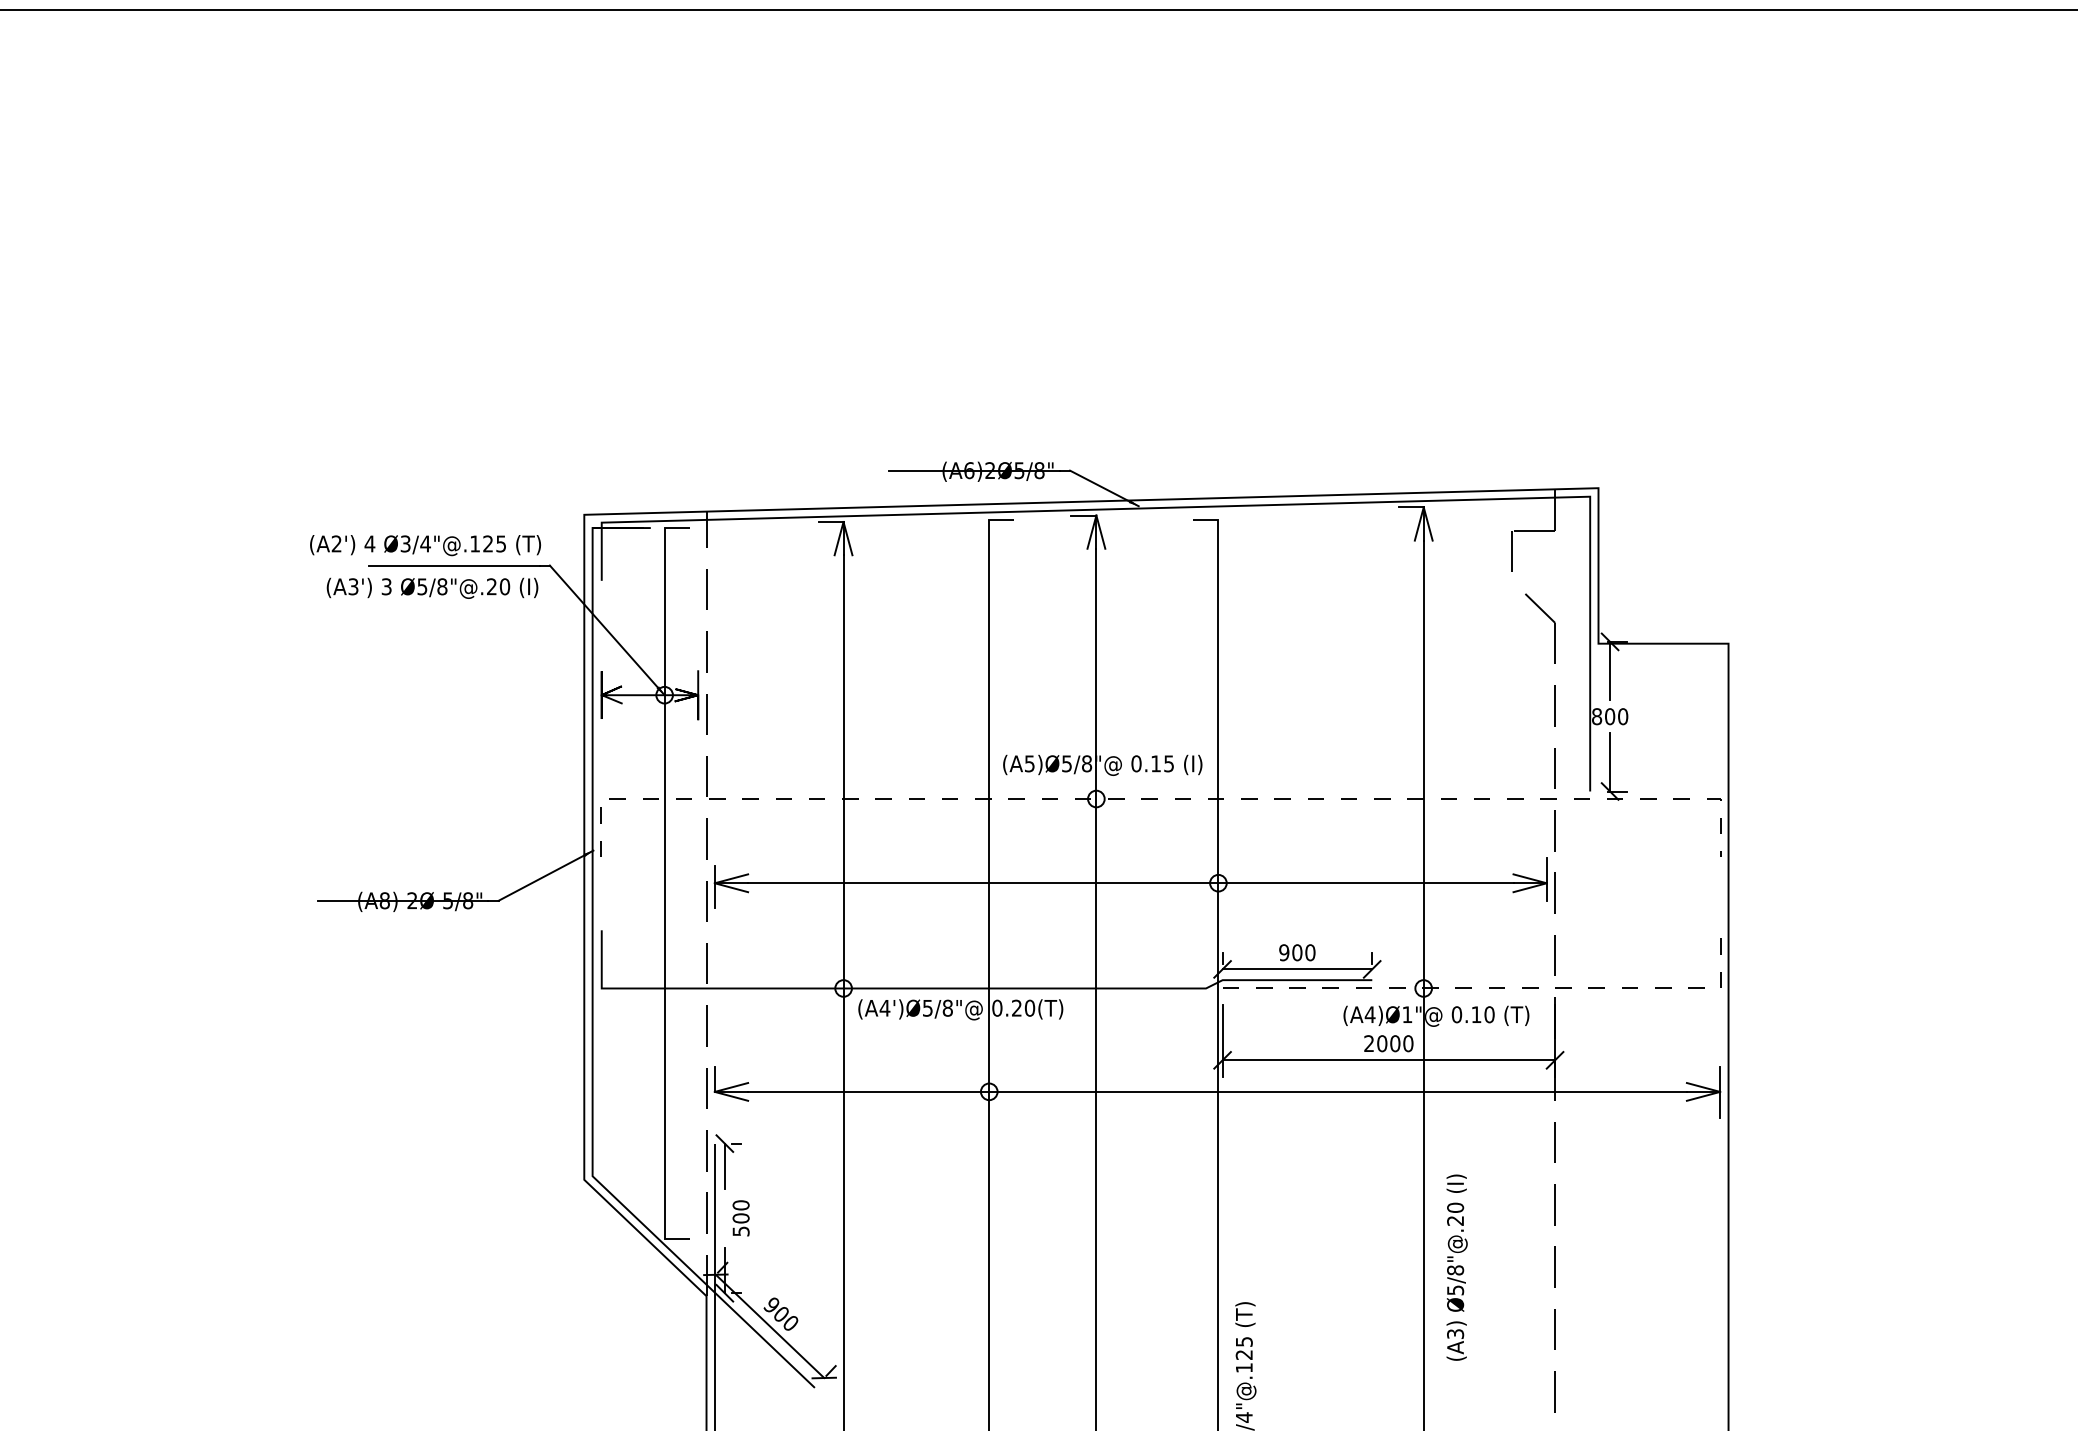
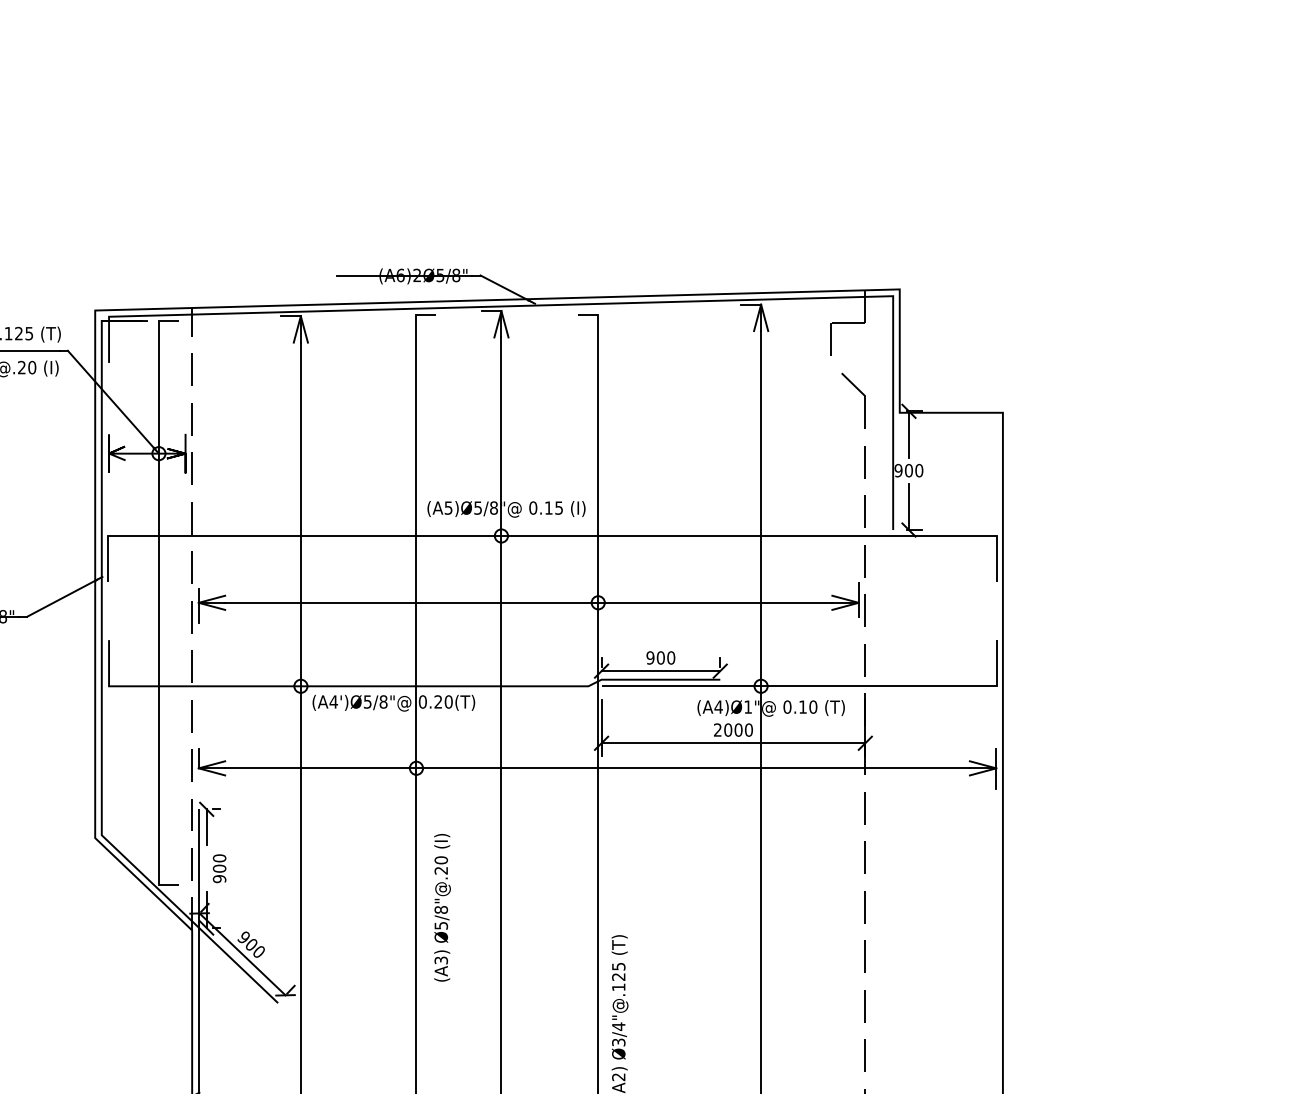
text: (1596, 716) -> (898, 470), 800 -> 900
line: (1161, 799) -> (553, 536), dashed -> solid
line: (1502, 988) -> (823, 686), dashed -> solid
text: (740, 1231) -> (219, 879), 500 -> 900
text: (1456, 1267) -> (442, 907), moved

